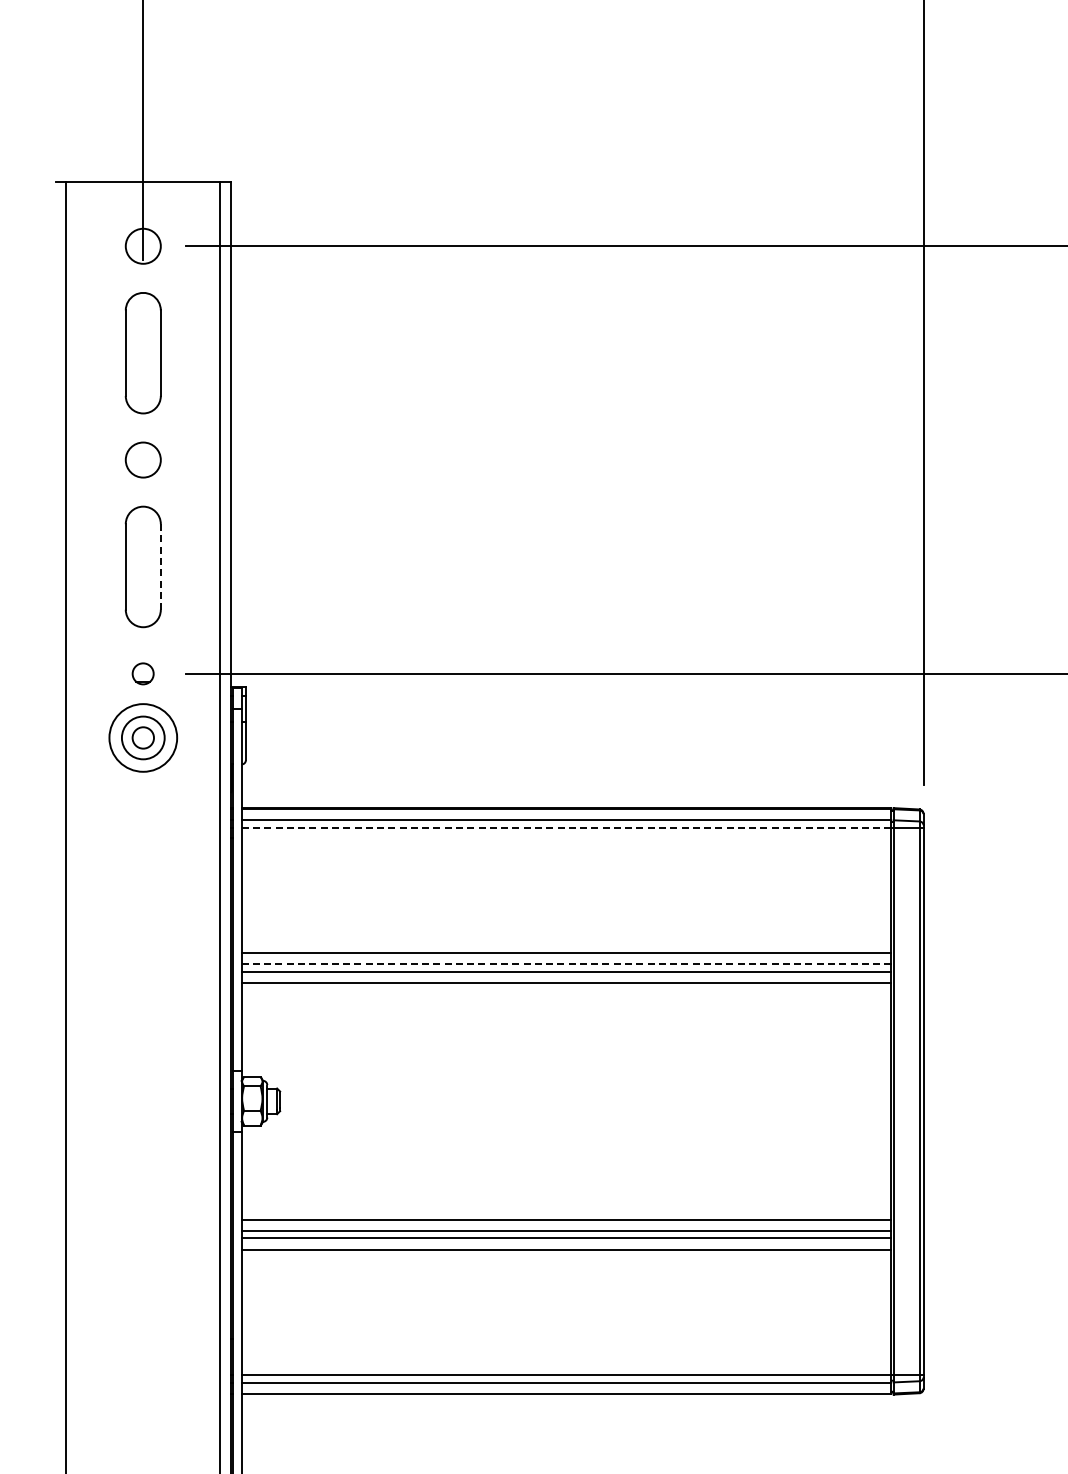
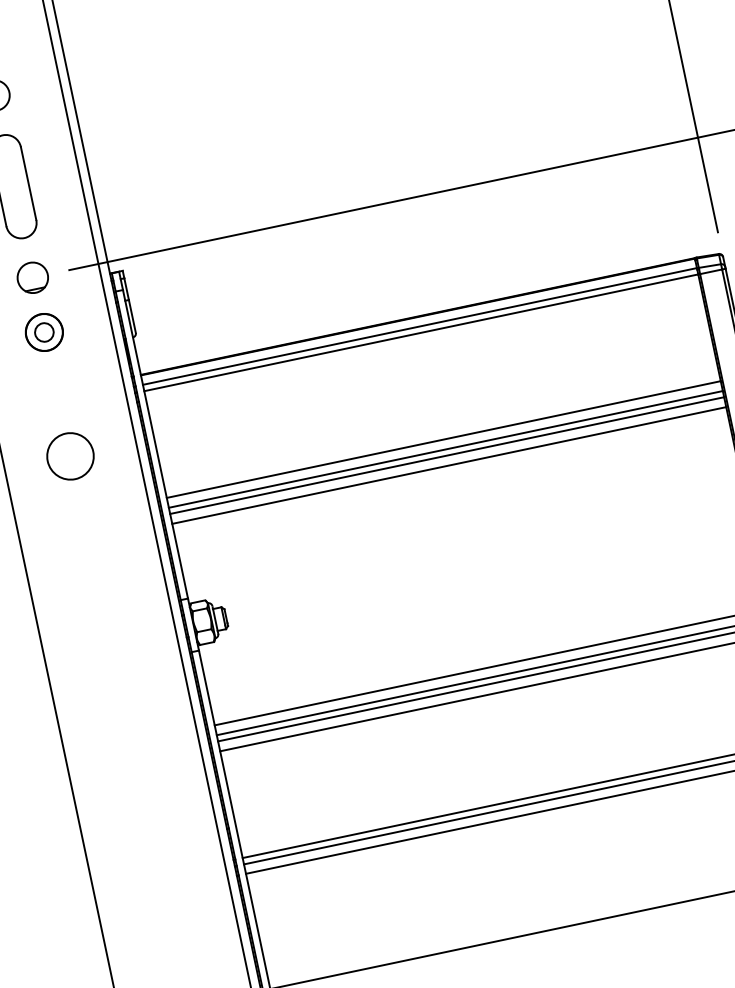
line: (160, 566) -> (28, 183), dashed -> solid
part: (142, 673) -> (32, 277), size x1.67
circle: (143, 737) -> (44, 332), size x0.62
line: (566, 827) -> (421, 332), dashed -> solid
circle: (142, 882) -> (69, 455), added
line: (566, 964) -> (445, 449), dashed -> solid

